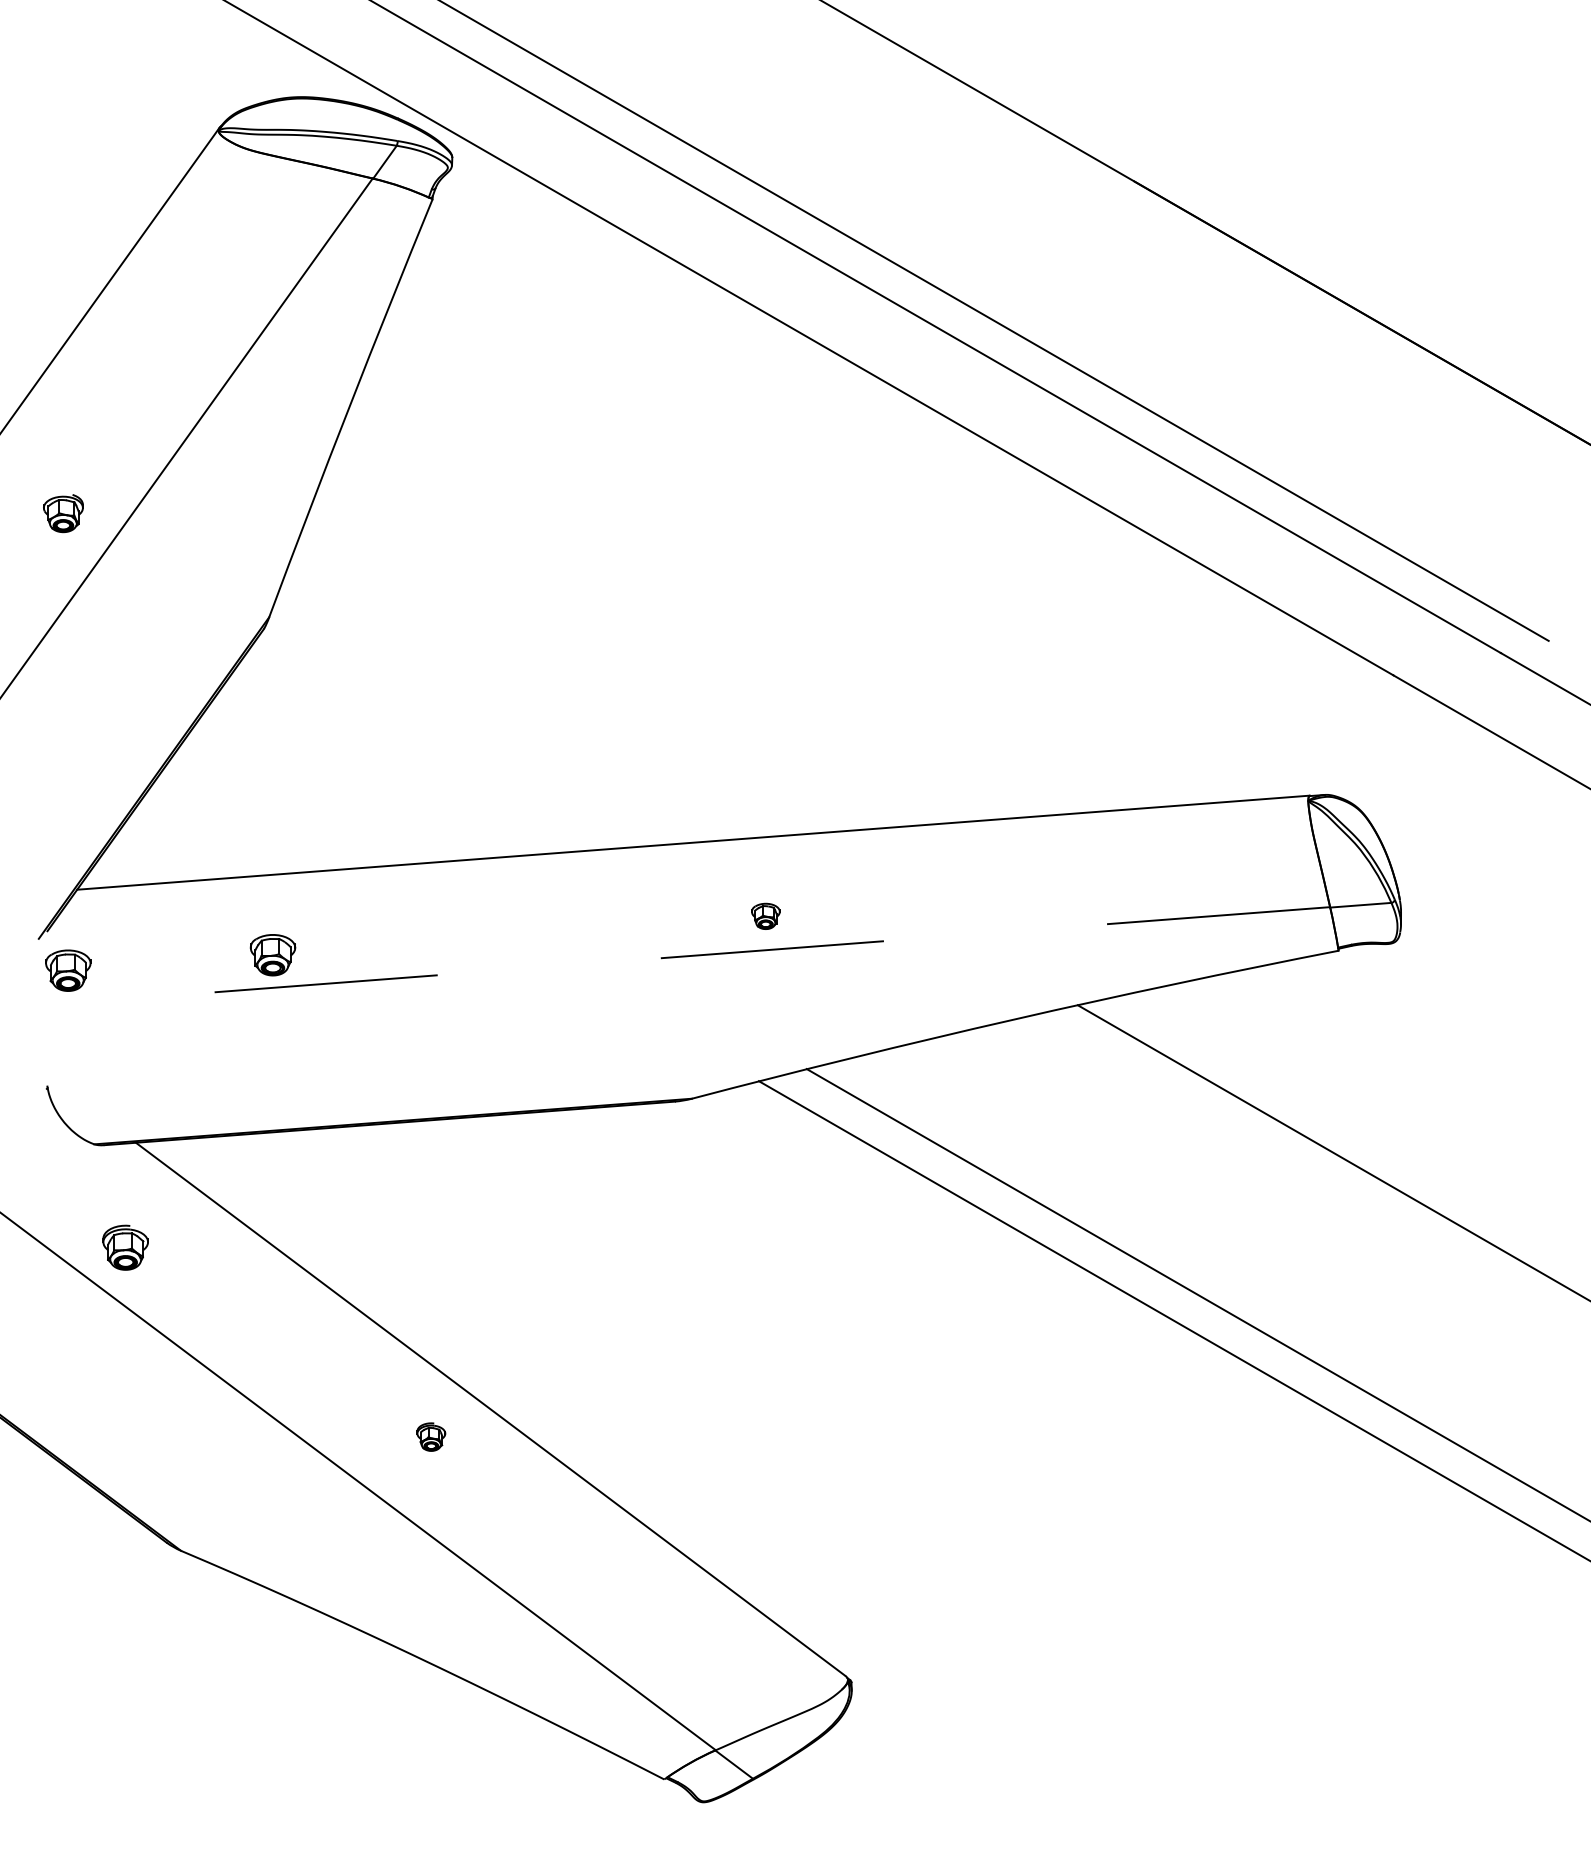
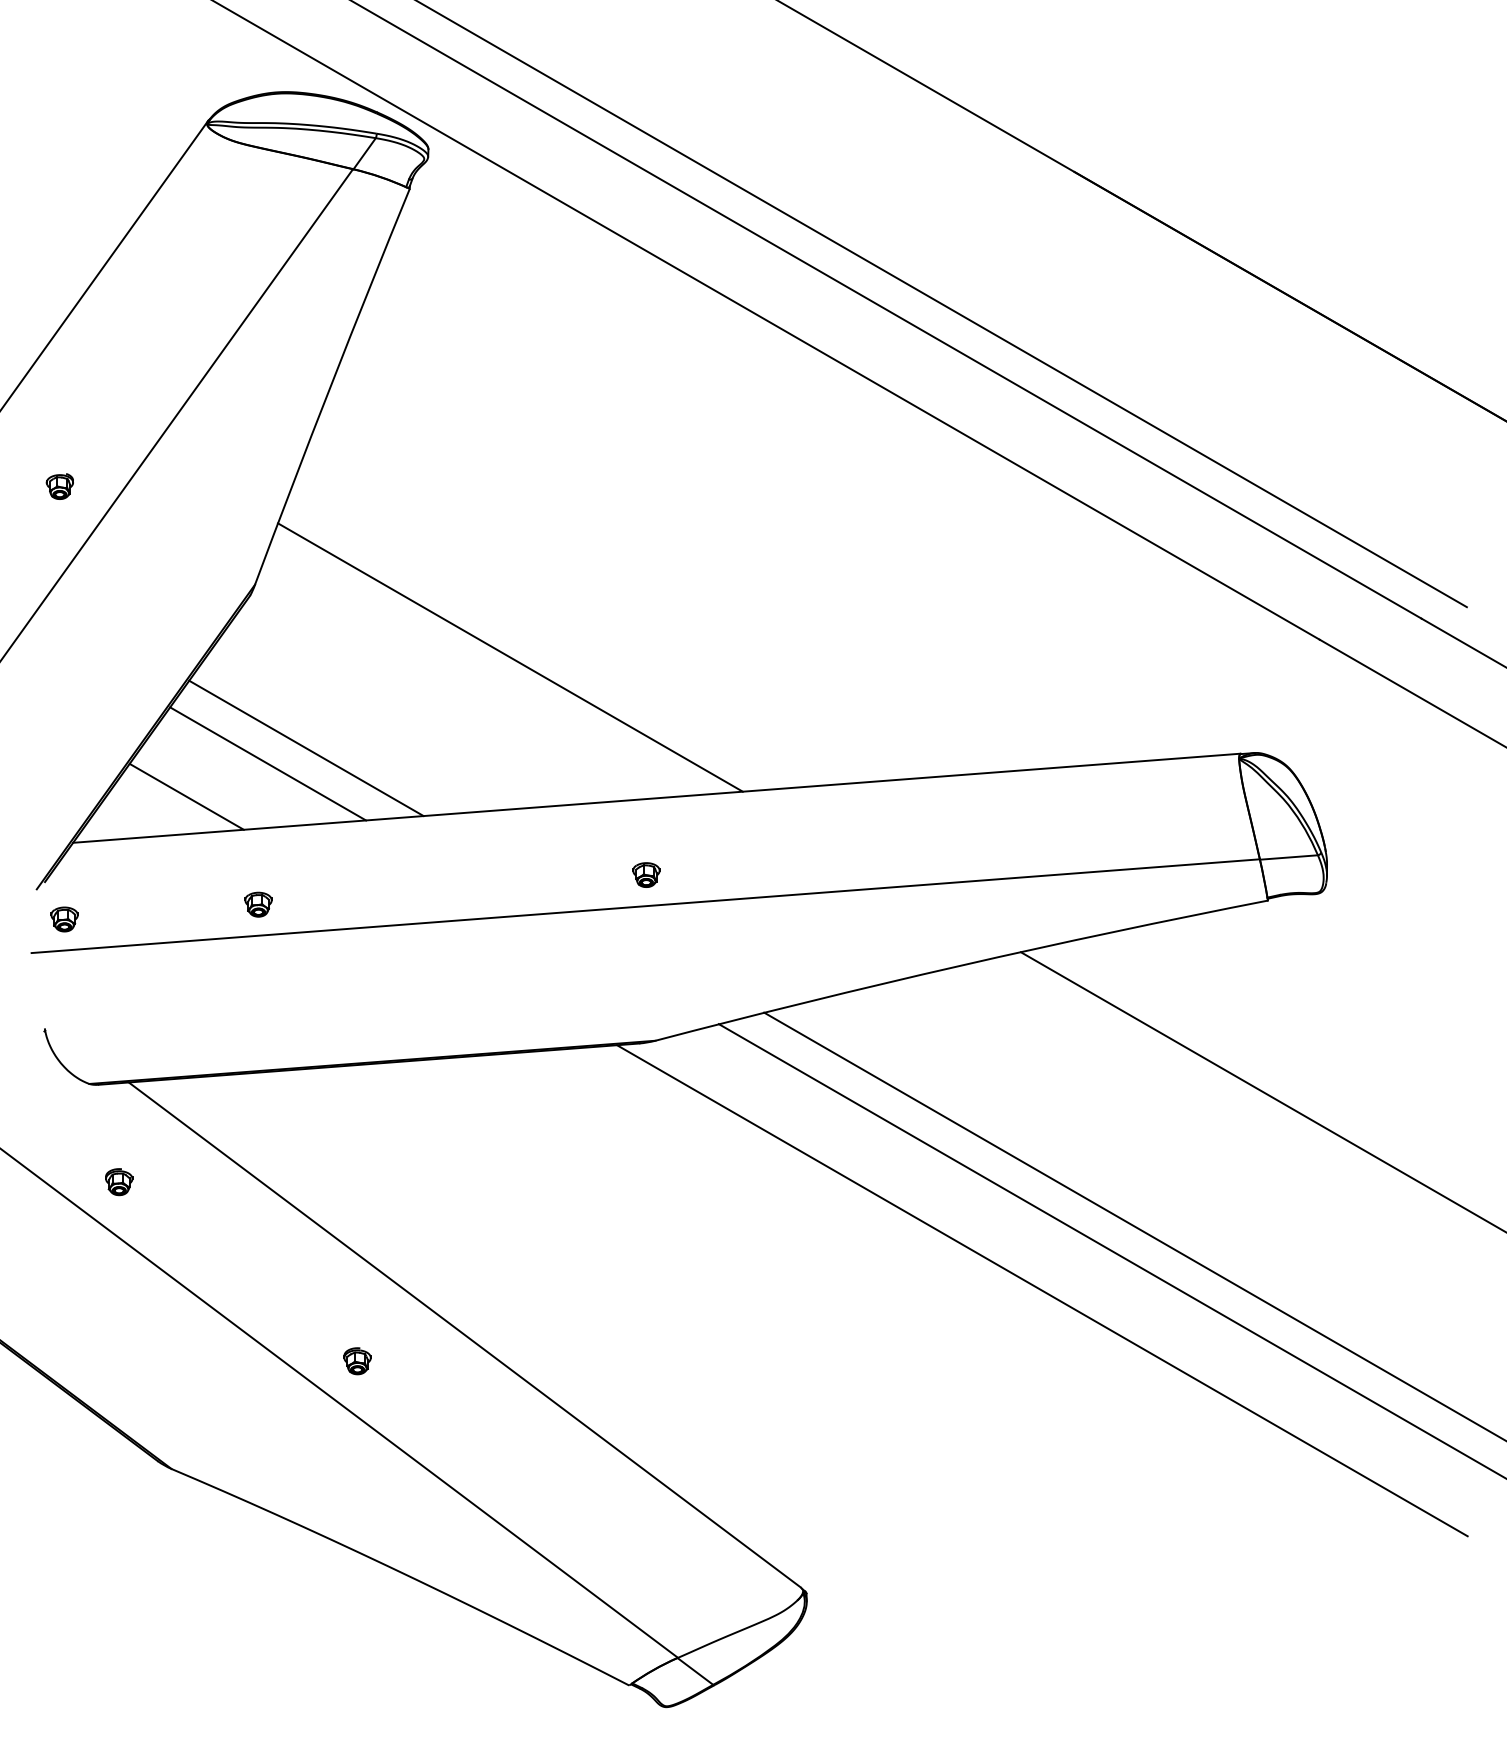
part: (62, 513) -> (59, 486), size x0.71
line: (538, 694) -> (510, 657), added
line: (323, 790) -> (306, 748), added
line: (283, 805) -> (268, 763), added
line: (196, 840) -> (186, 796), added
part: (765, 915) -> (646, 874), moved
part: (272, 954) -> (258, 904), size x0.62
line: (681, 956) -> (645, 906), dashed -> solid
part: (68, 970) -> (64, 919), size x0.62
part: (126, 1248) -> (119, 1182), size x0.62
line: (1100, 1362) -> (1042, 1290), added
part: (431, 1437) -> (357, 1361), moved

